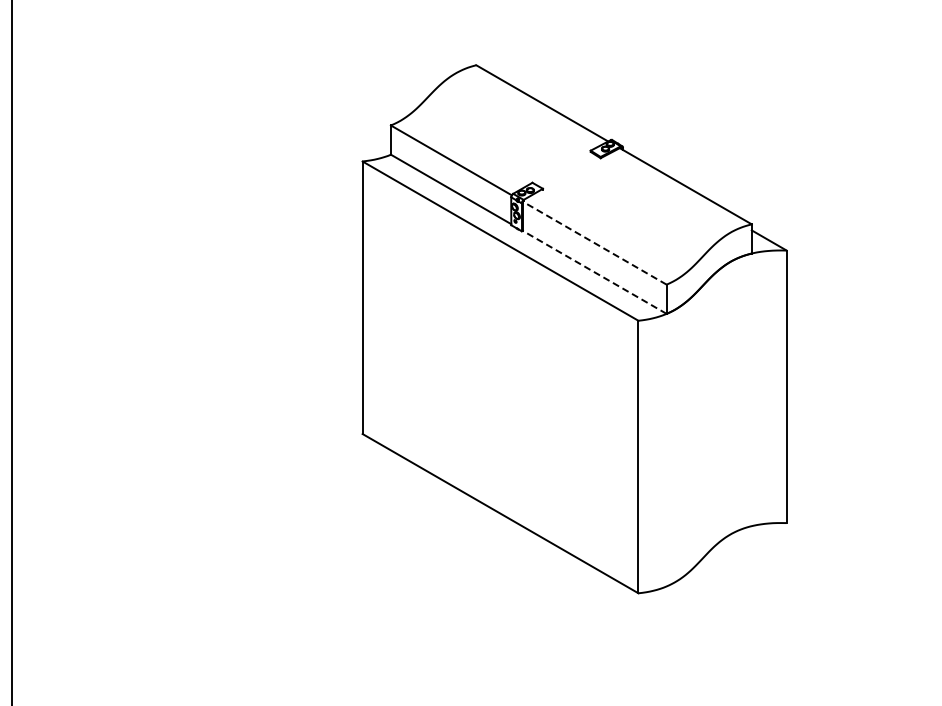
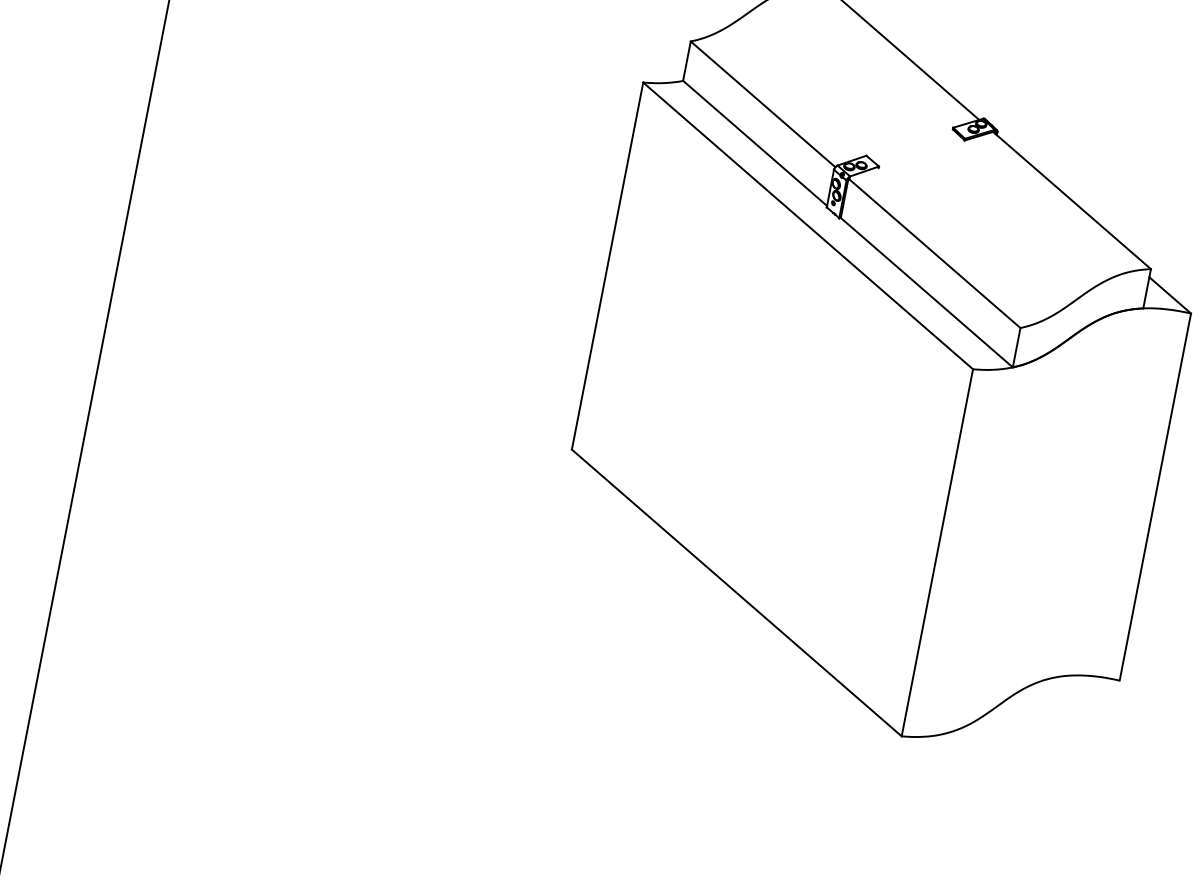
line: (594, 242) -> (934, 252), dashed -> solid
line: (594, 272) -> (926, 292), dashed -> solid

